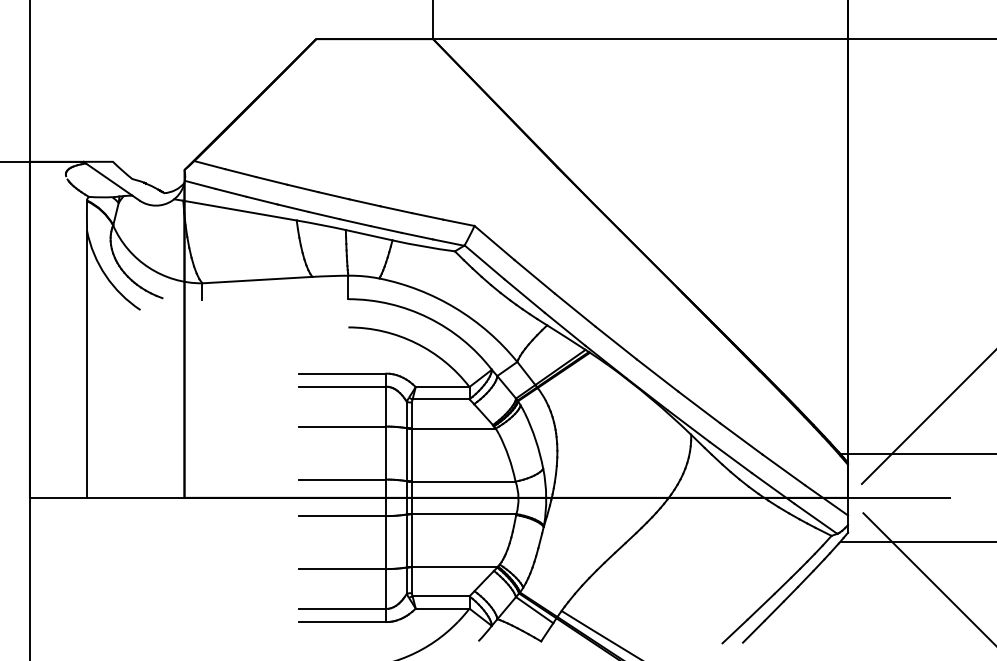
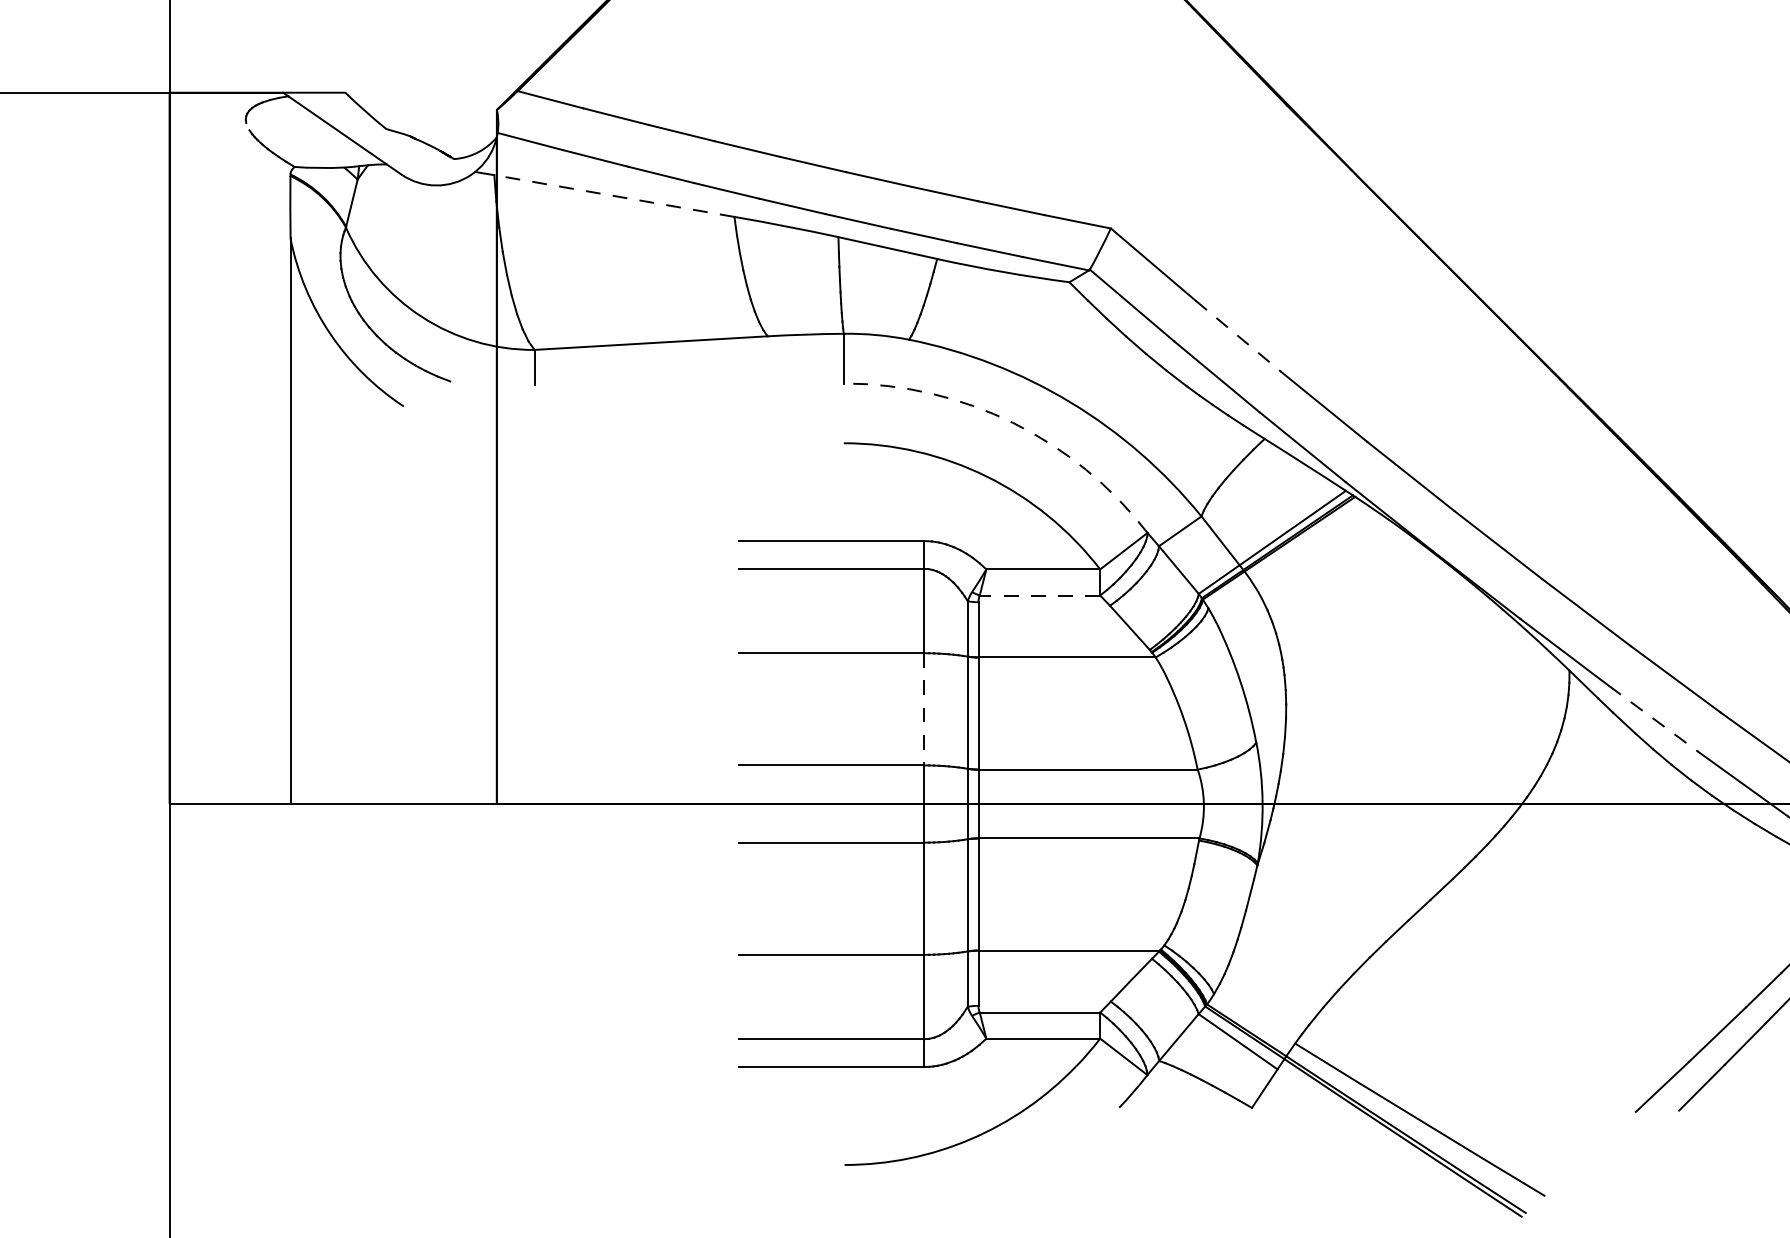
line: (240, 210) -> (615, 195), solid -> dashed
line: (535, 277) -> (1239, 337), solid -> dashed
arc: (428, 317) -> (1013, 422), solid -> dashed
line: (440, 399) -> (1038, 595), solid -> dashed
line: (386, 453) -> (924, 710), solid -> dashed
line: (731, 457) -> (1654, 718), solid -> dashed

